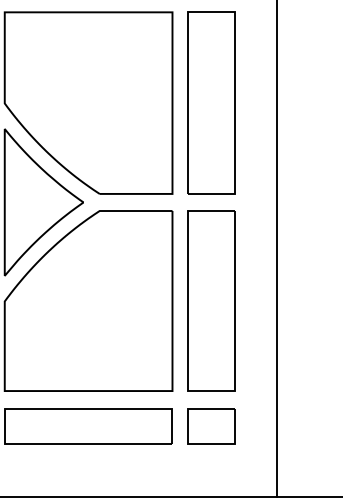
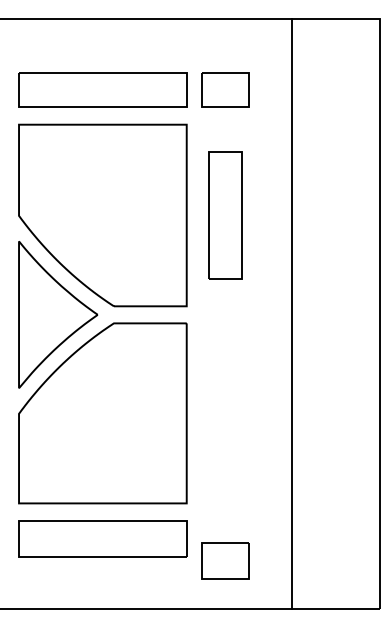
part: (211, 103) -> (225, 215), size x0.7
part: (211, 300) -> (225, 412), removed
part: (211, 426) -> (225, 560), moved

